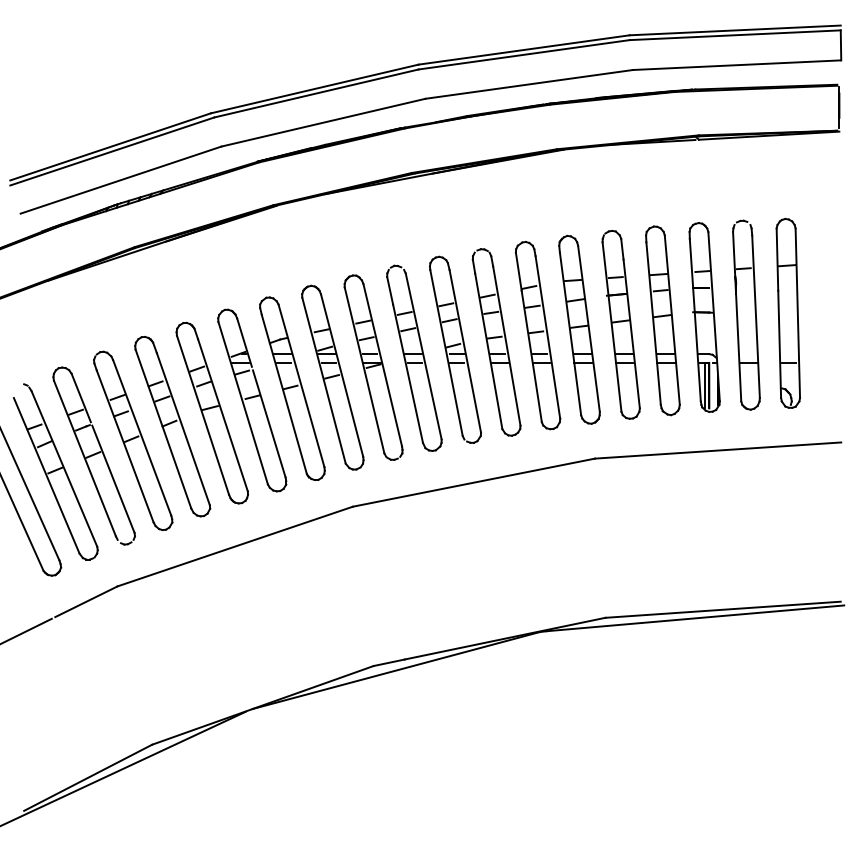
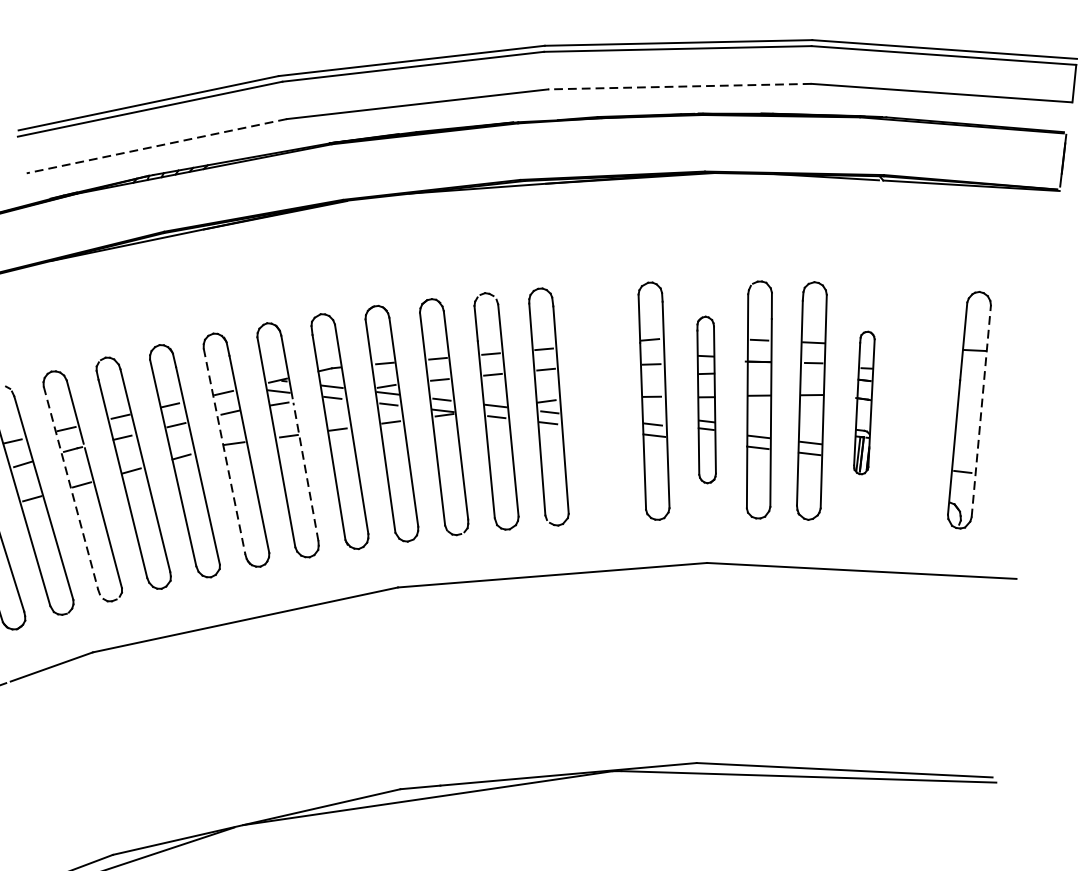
line: (529, 84) -> (680, 86), solid -> dashed
line: (121, 180) -> (157, 146), solid -> dashed
line: (797, 313) -> (980, 411), solid -> dashed
part: (746, 314) -> (917, 405), removed
part: (704, 317) -> (864, 403), size x0.6
part: (579, 329) -> (706, 399), size x0.7
part: (496, 342) -> (601, 403), removed
line: (203, 415) -> (225, 451), solid -> dashed
line: (269, 423) -> (306, 471), solid -> dashed
line: (84, 458) -> (70, 488), solid -> dashed

